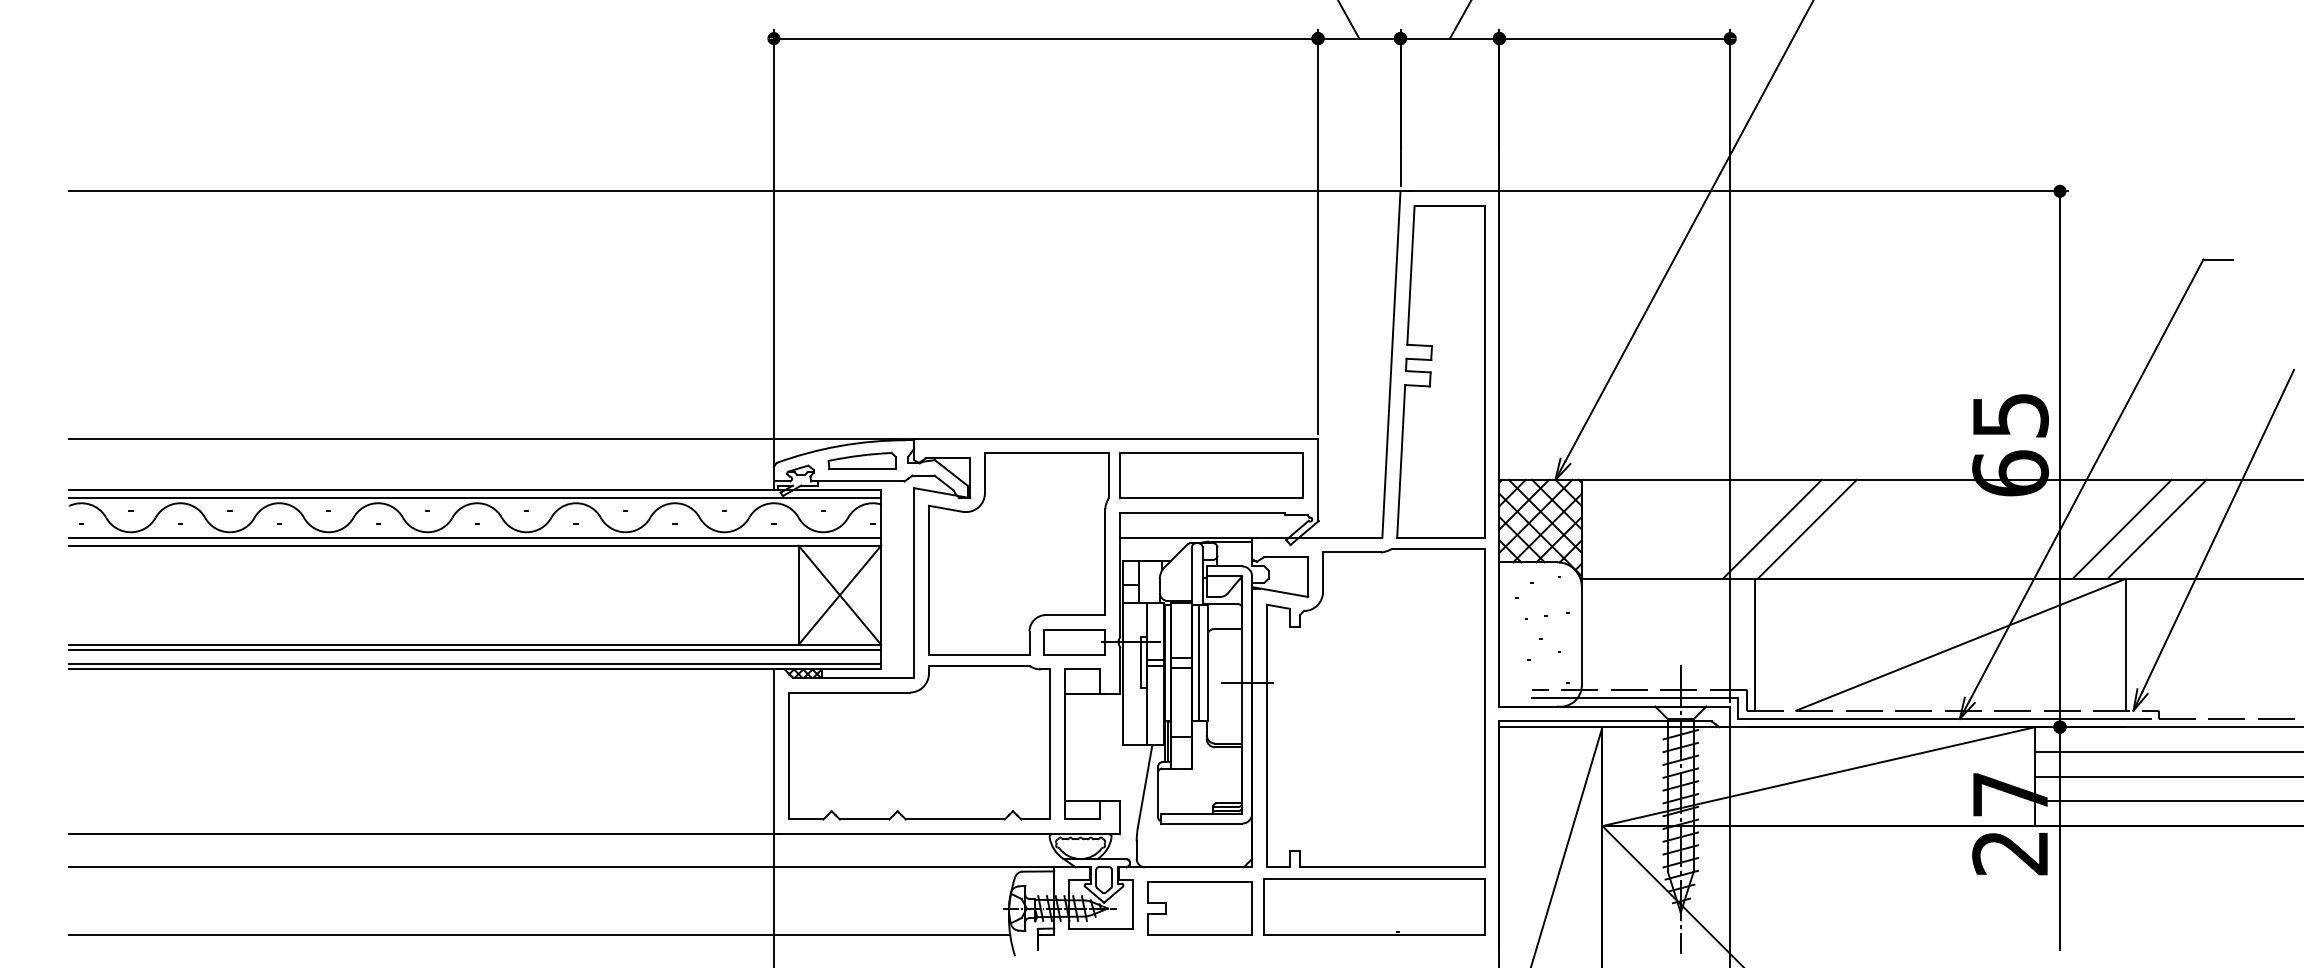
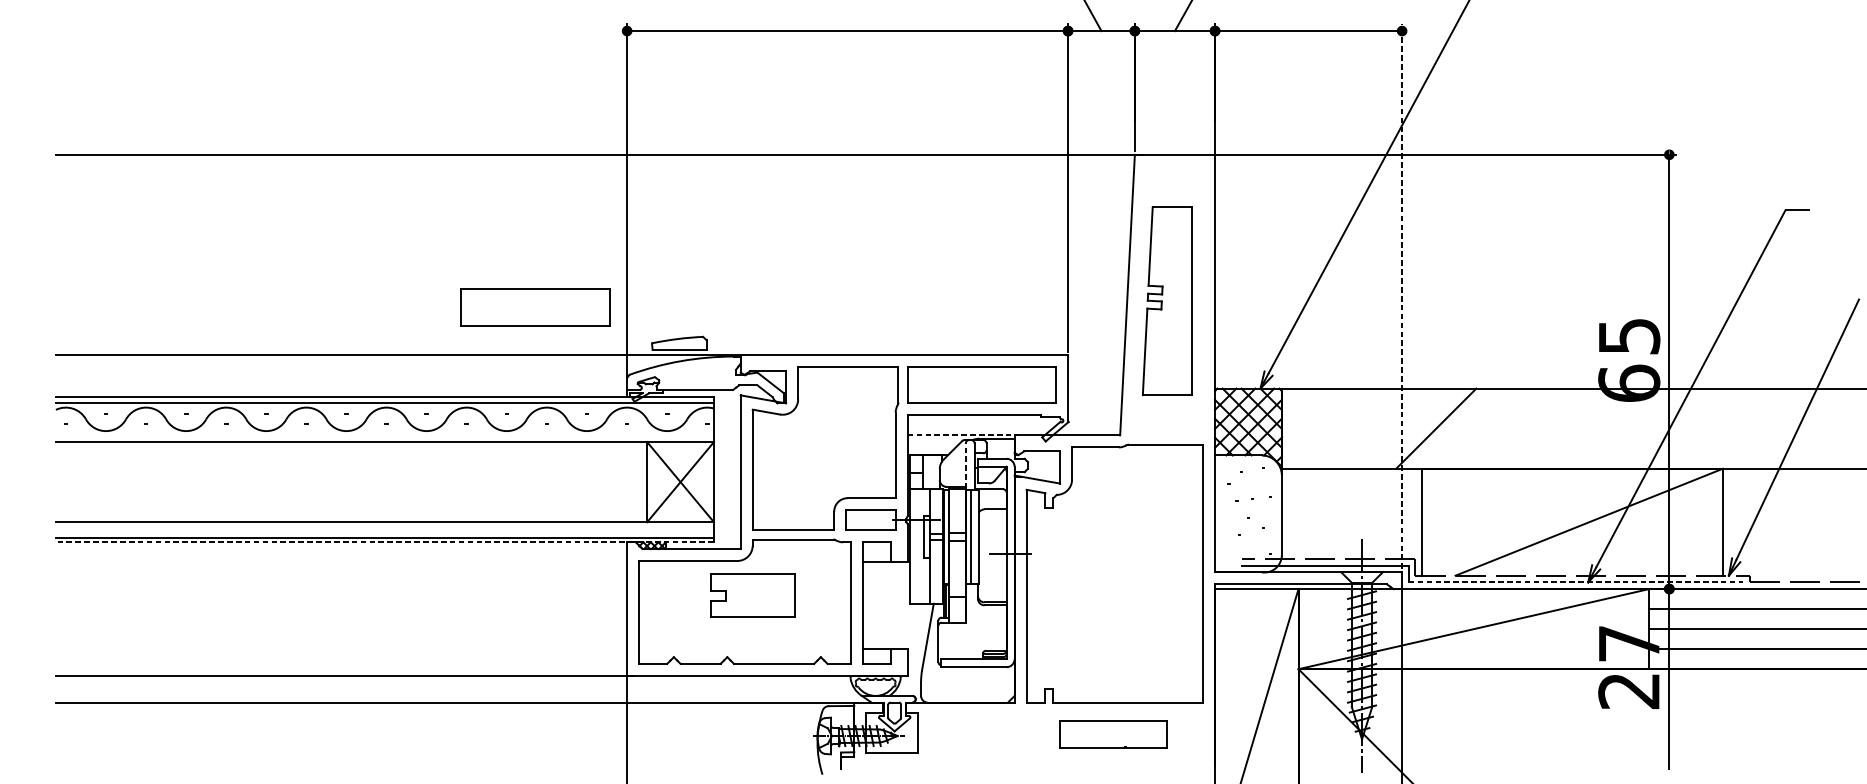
line: (1730, 365) -> (1402, 295), solid -> dashed
part: (1440, 371) -> (1167, 300), size x0.7
part: (660, 379) -> (535, 307), added
part: (861, 460) -> (678, 342), moved
line: (1806, 528) -> (1463, 428), removed
line: (2121, 528) -> (1719, 428), removed
line: (2156, 528) -> (1747, 428), removed
line: (475, 537) -> (385, 435), removed
line: (1188, 537) -> (963, 435), solid -> dashed
line: (1191, 574) -> (965, 465), solid -> dashed
line: (475, 650) -> (385, 526), removed
line: (474, 669) -> (384, 542), solid -> dashed
line: (1945, 718) -> (1576, 582), solid -> dashed
part: (1374, 906) -> (1113, 734), size x0.6
part: (1199, 908) -> (752, 595), moved
line: (539, 934) -> (437, 757), removed

